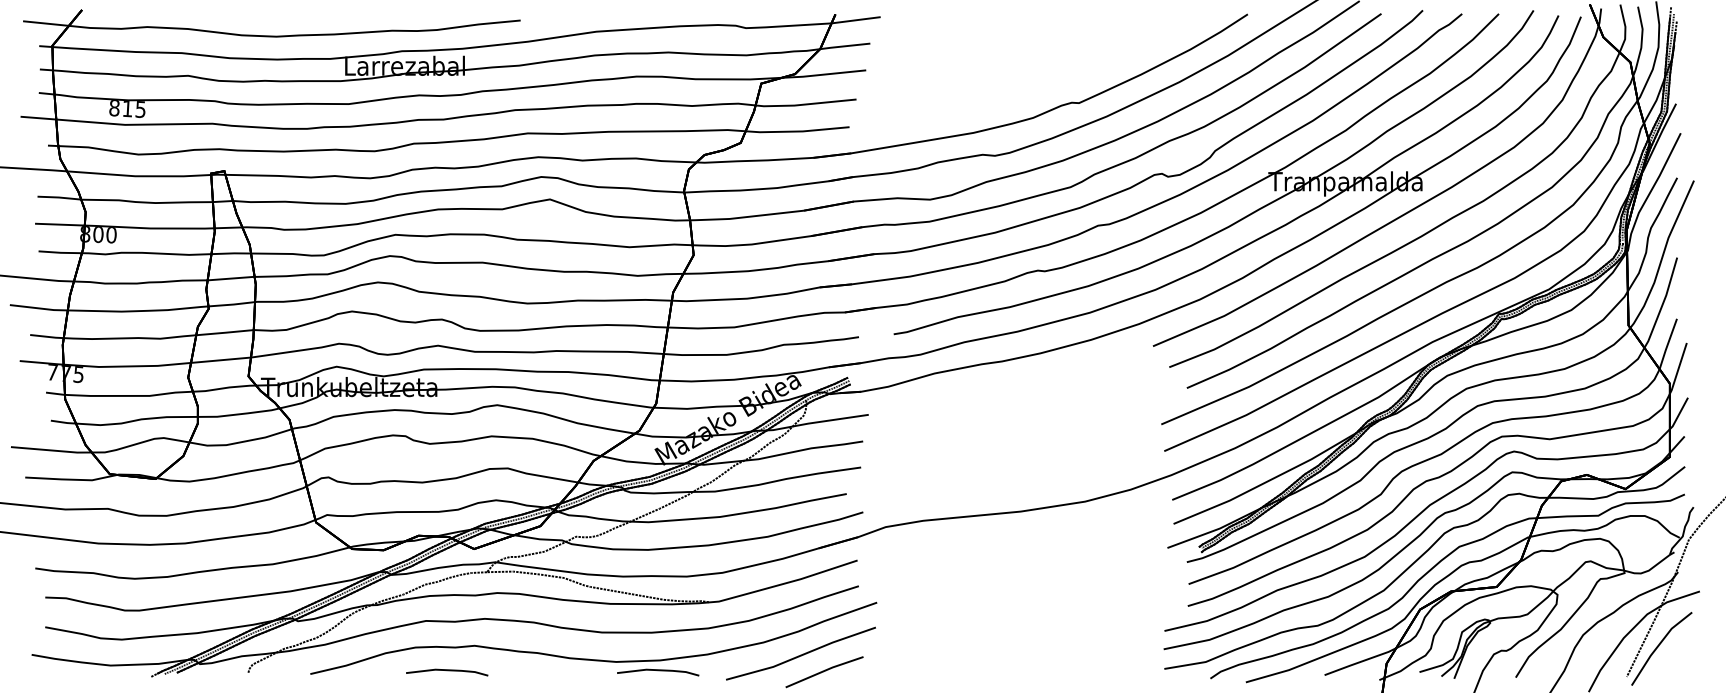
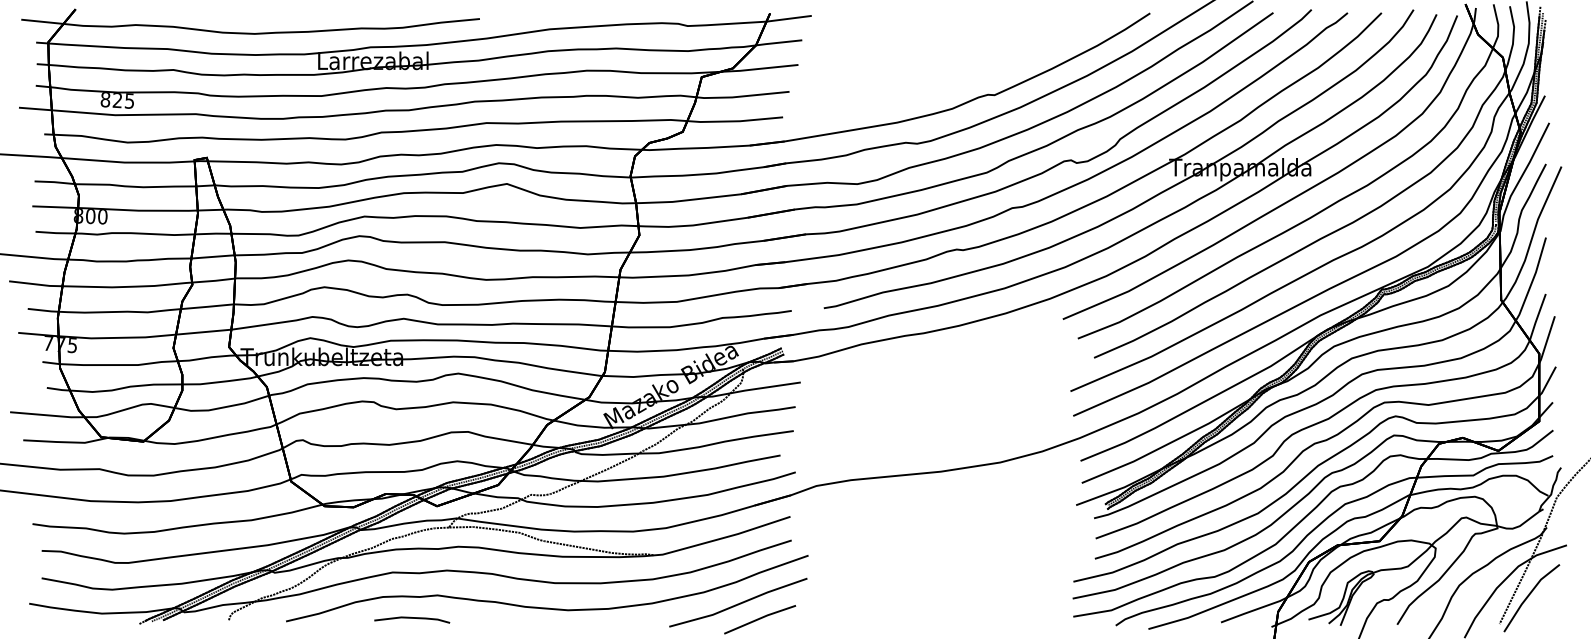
text: (127, 108) -> (117, 100), 815 -> 825
line: (658, 671) -> (606, 619), removed

